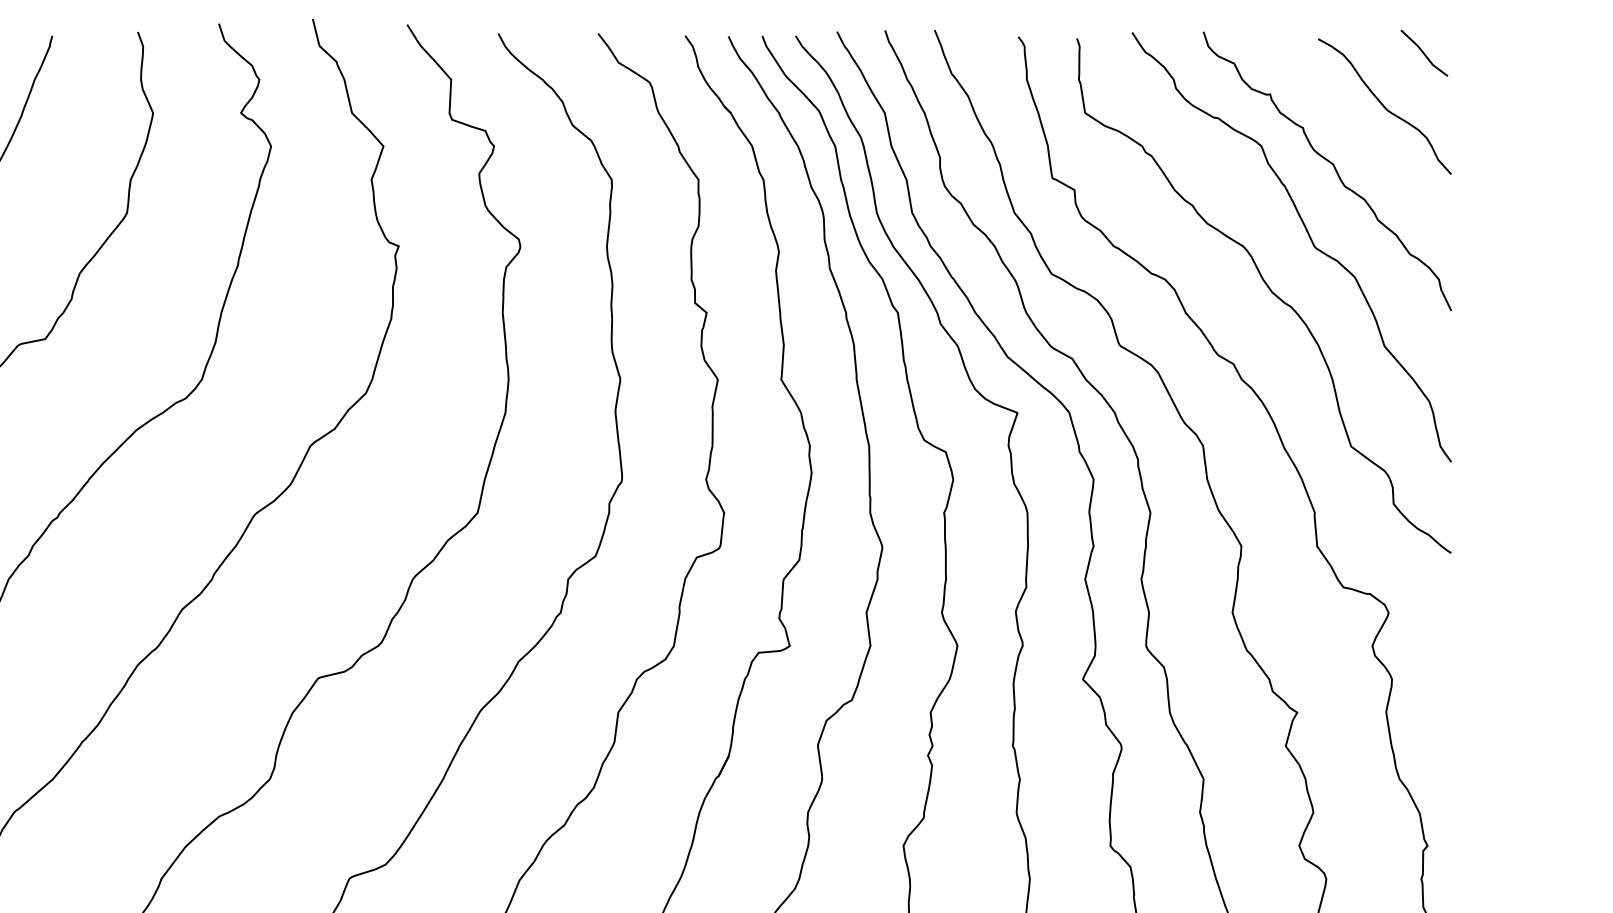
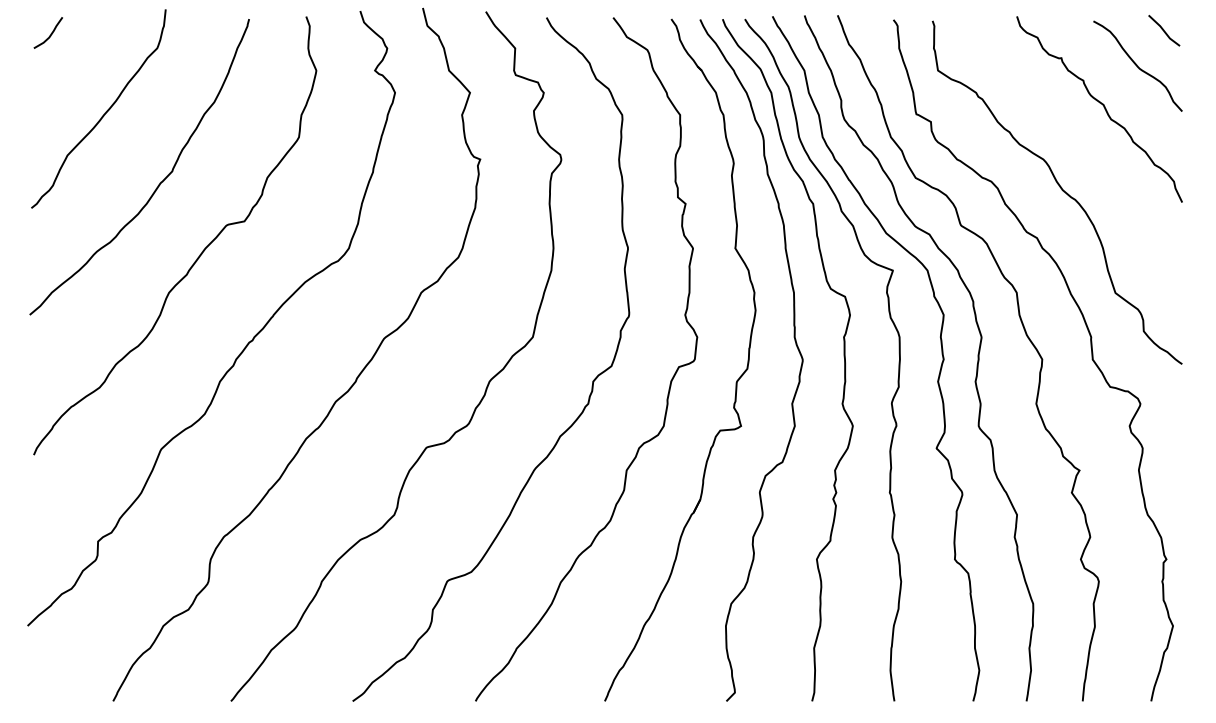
curve: (1309, 238) -> (1087, 154), removed

